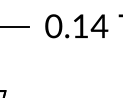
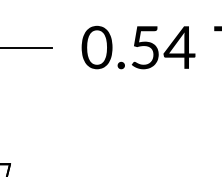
text: (80, 26) -> (145, 47), 0.14 -> 0.54

